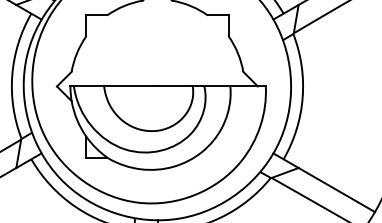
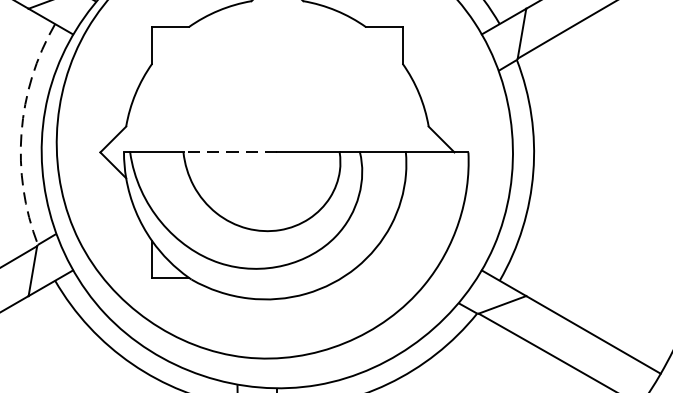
arc: (12, 75) -> (21, 133), solid -> dashed
line: (130, 86) -> (229, 152), solid -> dashed

